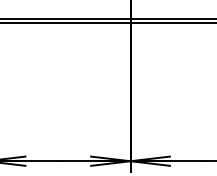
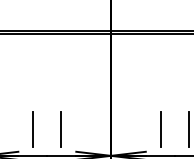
line: (42, 131) -> (33, 129), added
line: (74, 131) -> (61, 129), added
line: (186, 131) -> (160, 129), added

